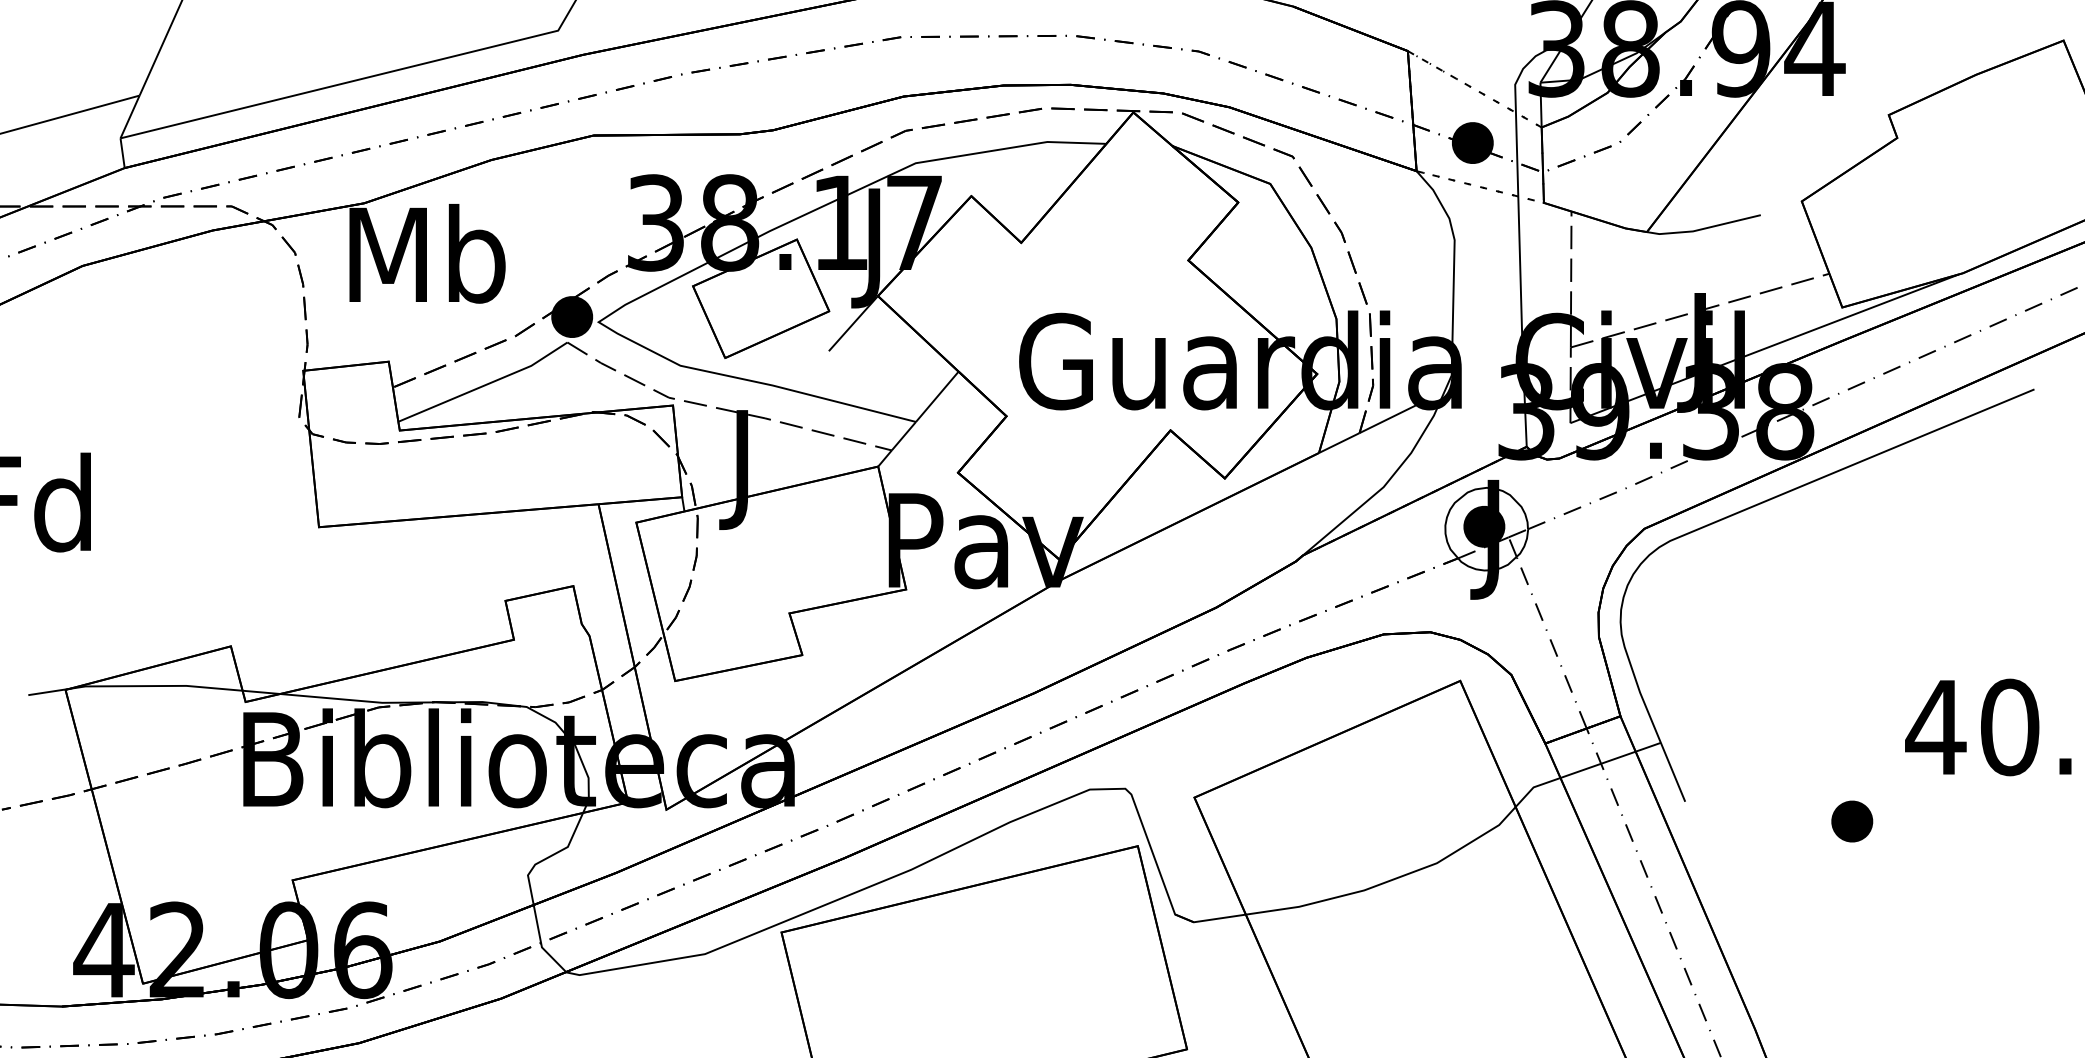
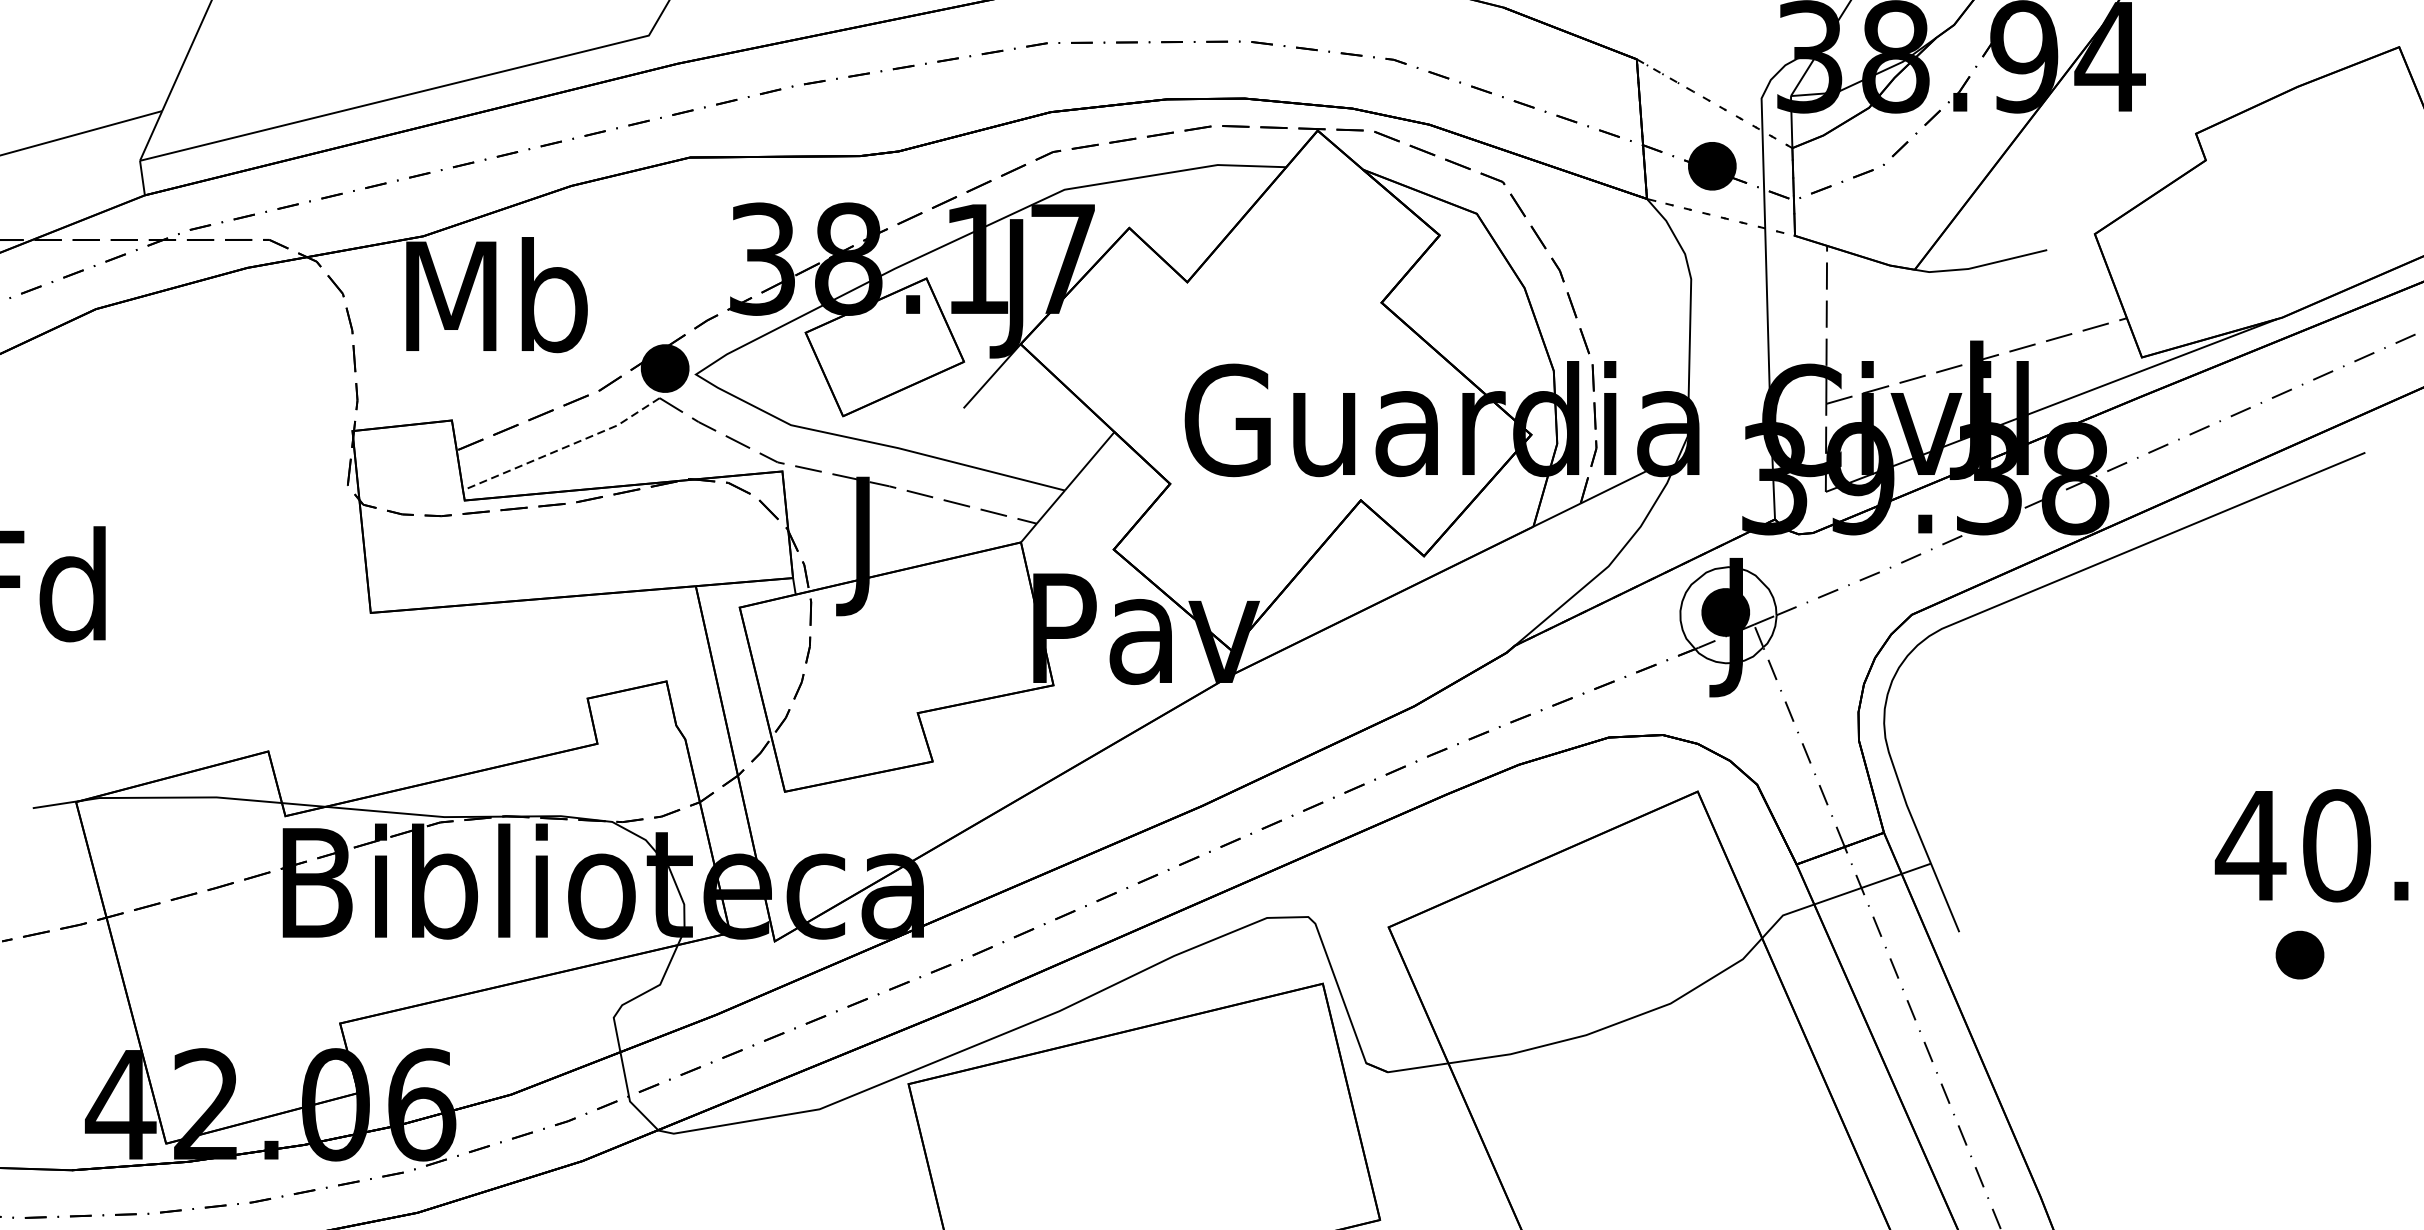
line: (485, 385) -> (564, 448), solid -> dashed
part: (1852, 821) -> (2300, 955), moved

